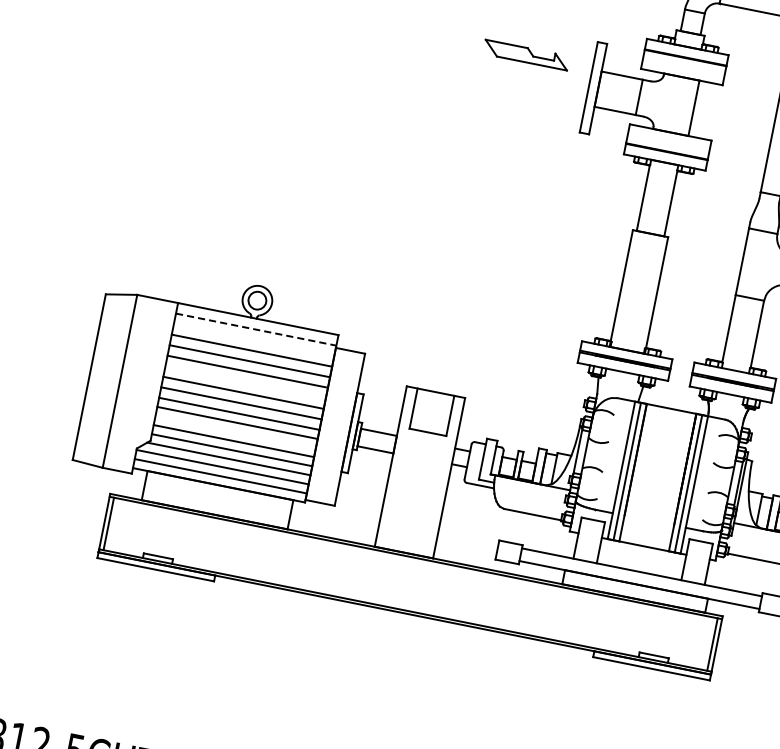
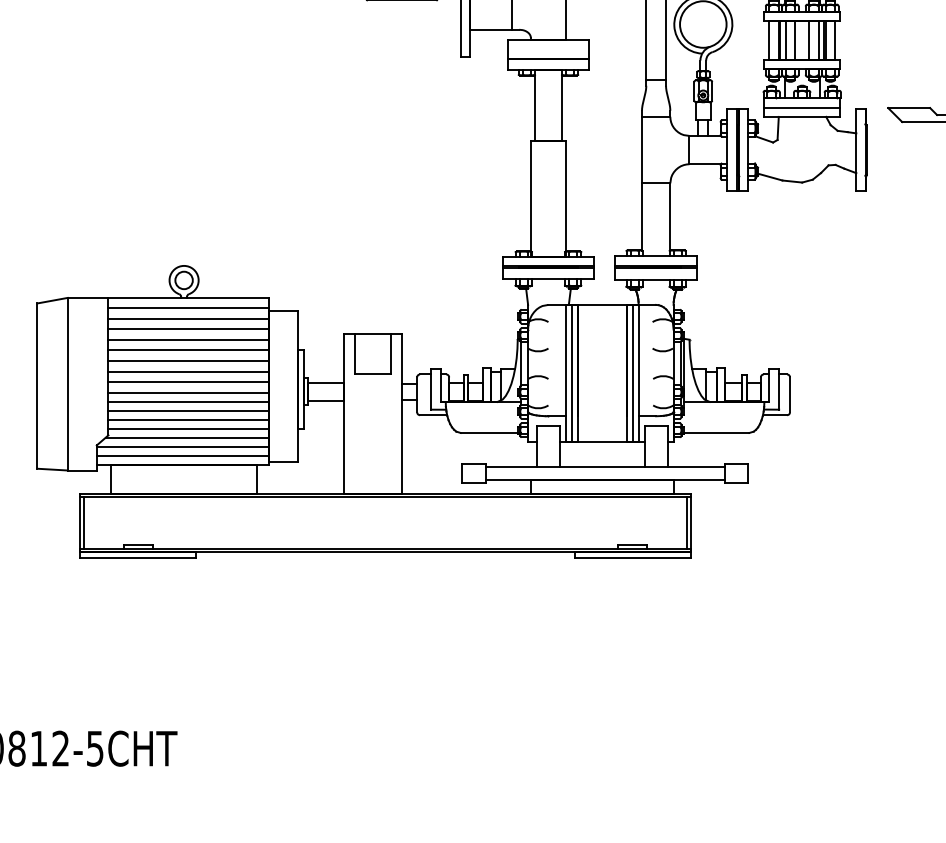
line: (256, 329) -> (188, 308), dashed -> solid
line: (254, 340) -> (188, 319), added
line: (245, 382) -> (188, 361), added
line: (235, 431) -> (188, 410), added

